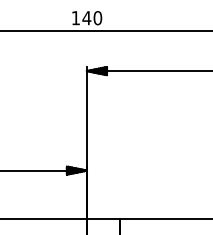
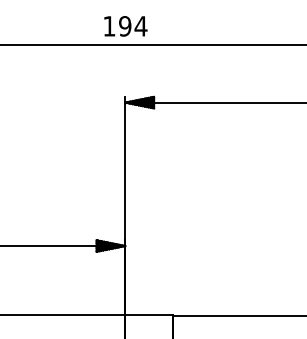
text: (92, 18) -> (133, 26), 140 -> 194

